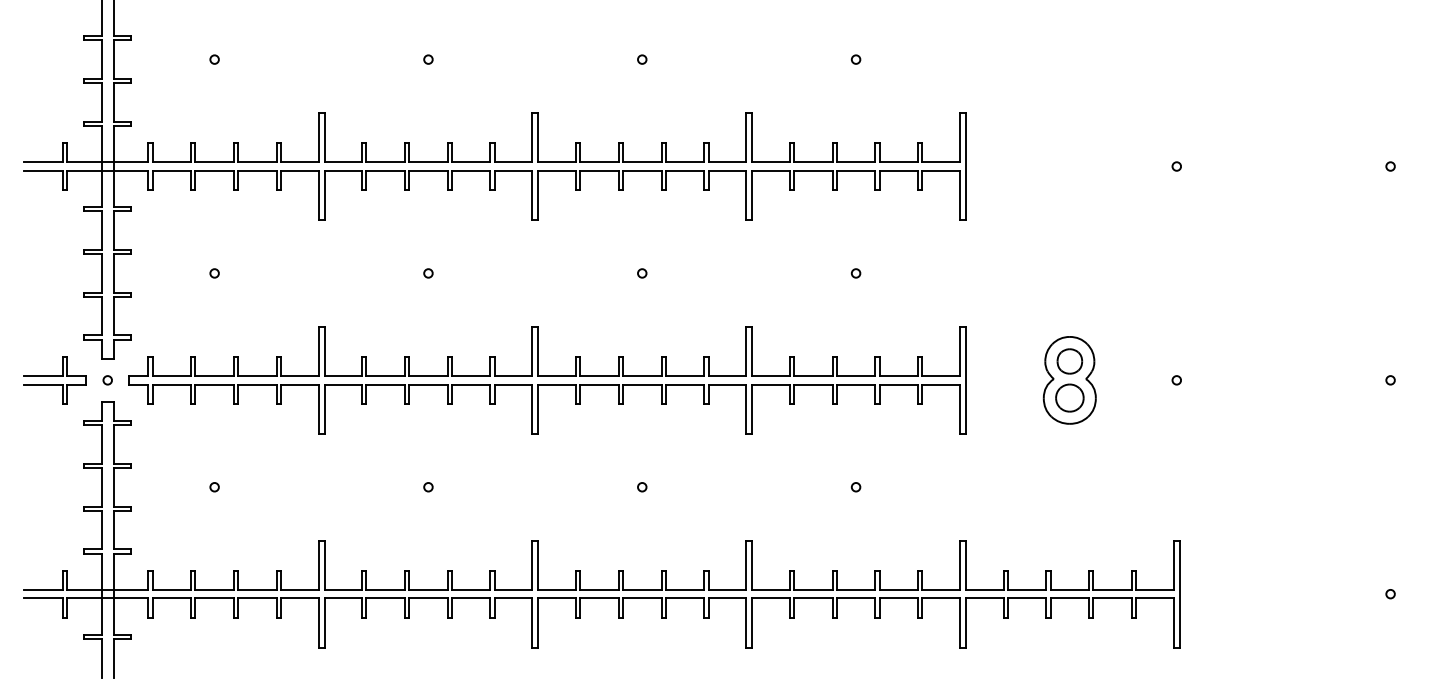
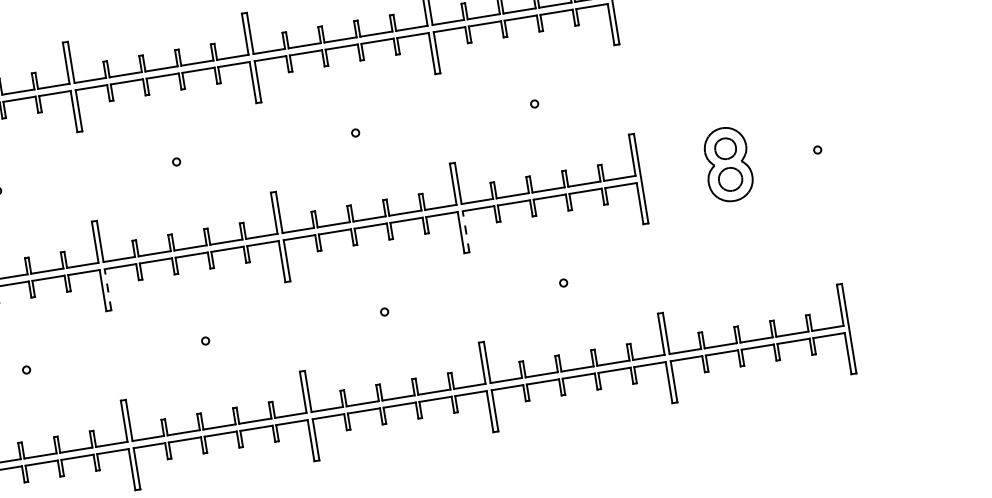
line: (324, 409) -> (108, 290), solid -> dashed
line: (752, 409) -> (466, 231), solid -> dashed

